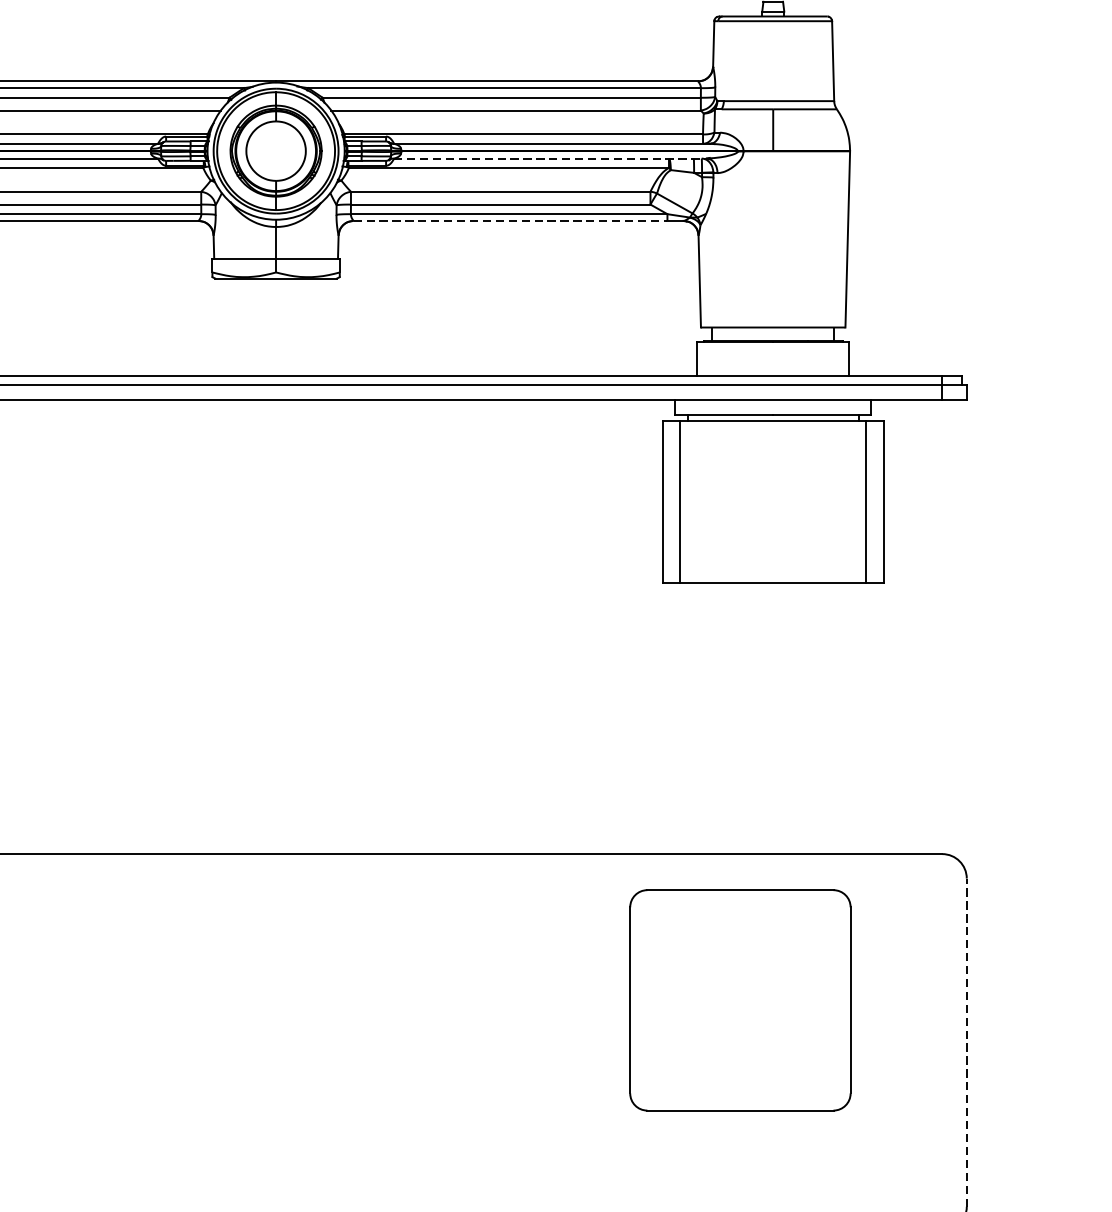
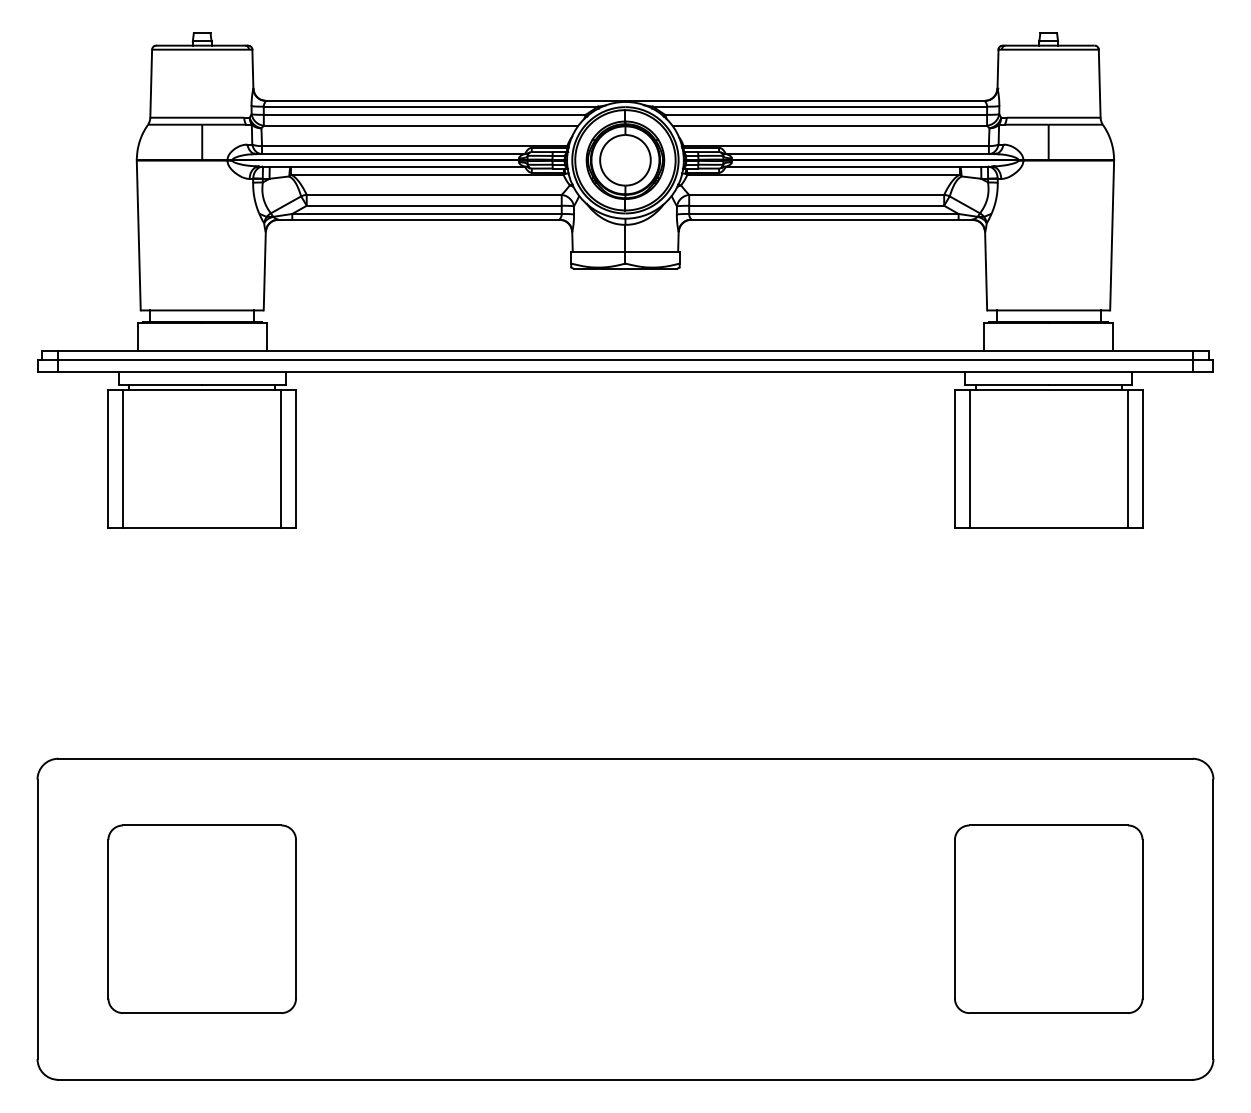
line: (551, 158) -> (859, 166), dashed -> solid
line: (511, 220) -> (825, 219), dashed -> solid
part: (740, 999) -> (1048, 918), moved
line: (966, 1042) -> (1213, 919), dashed -> solid

